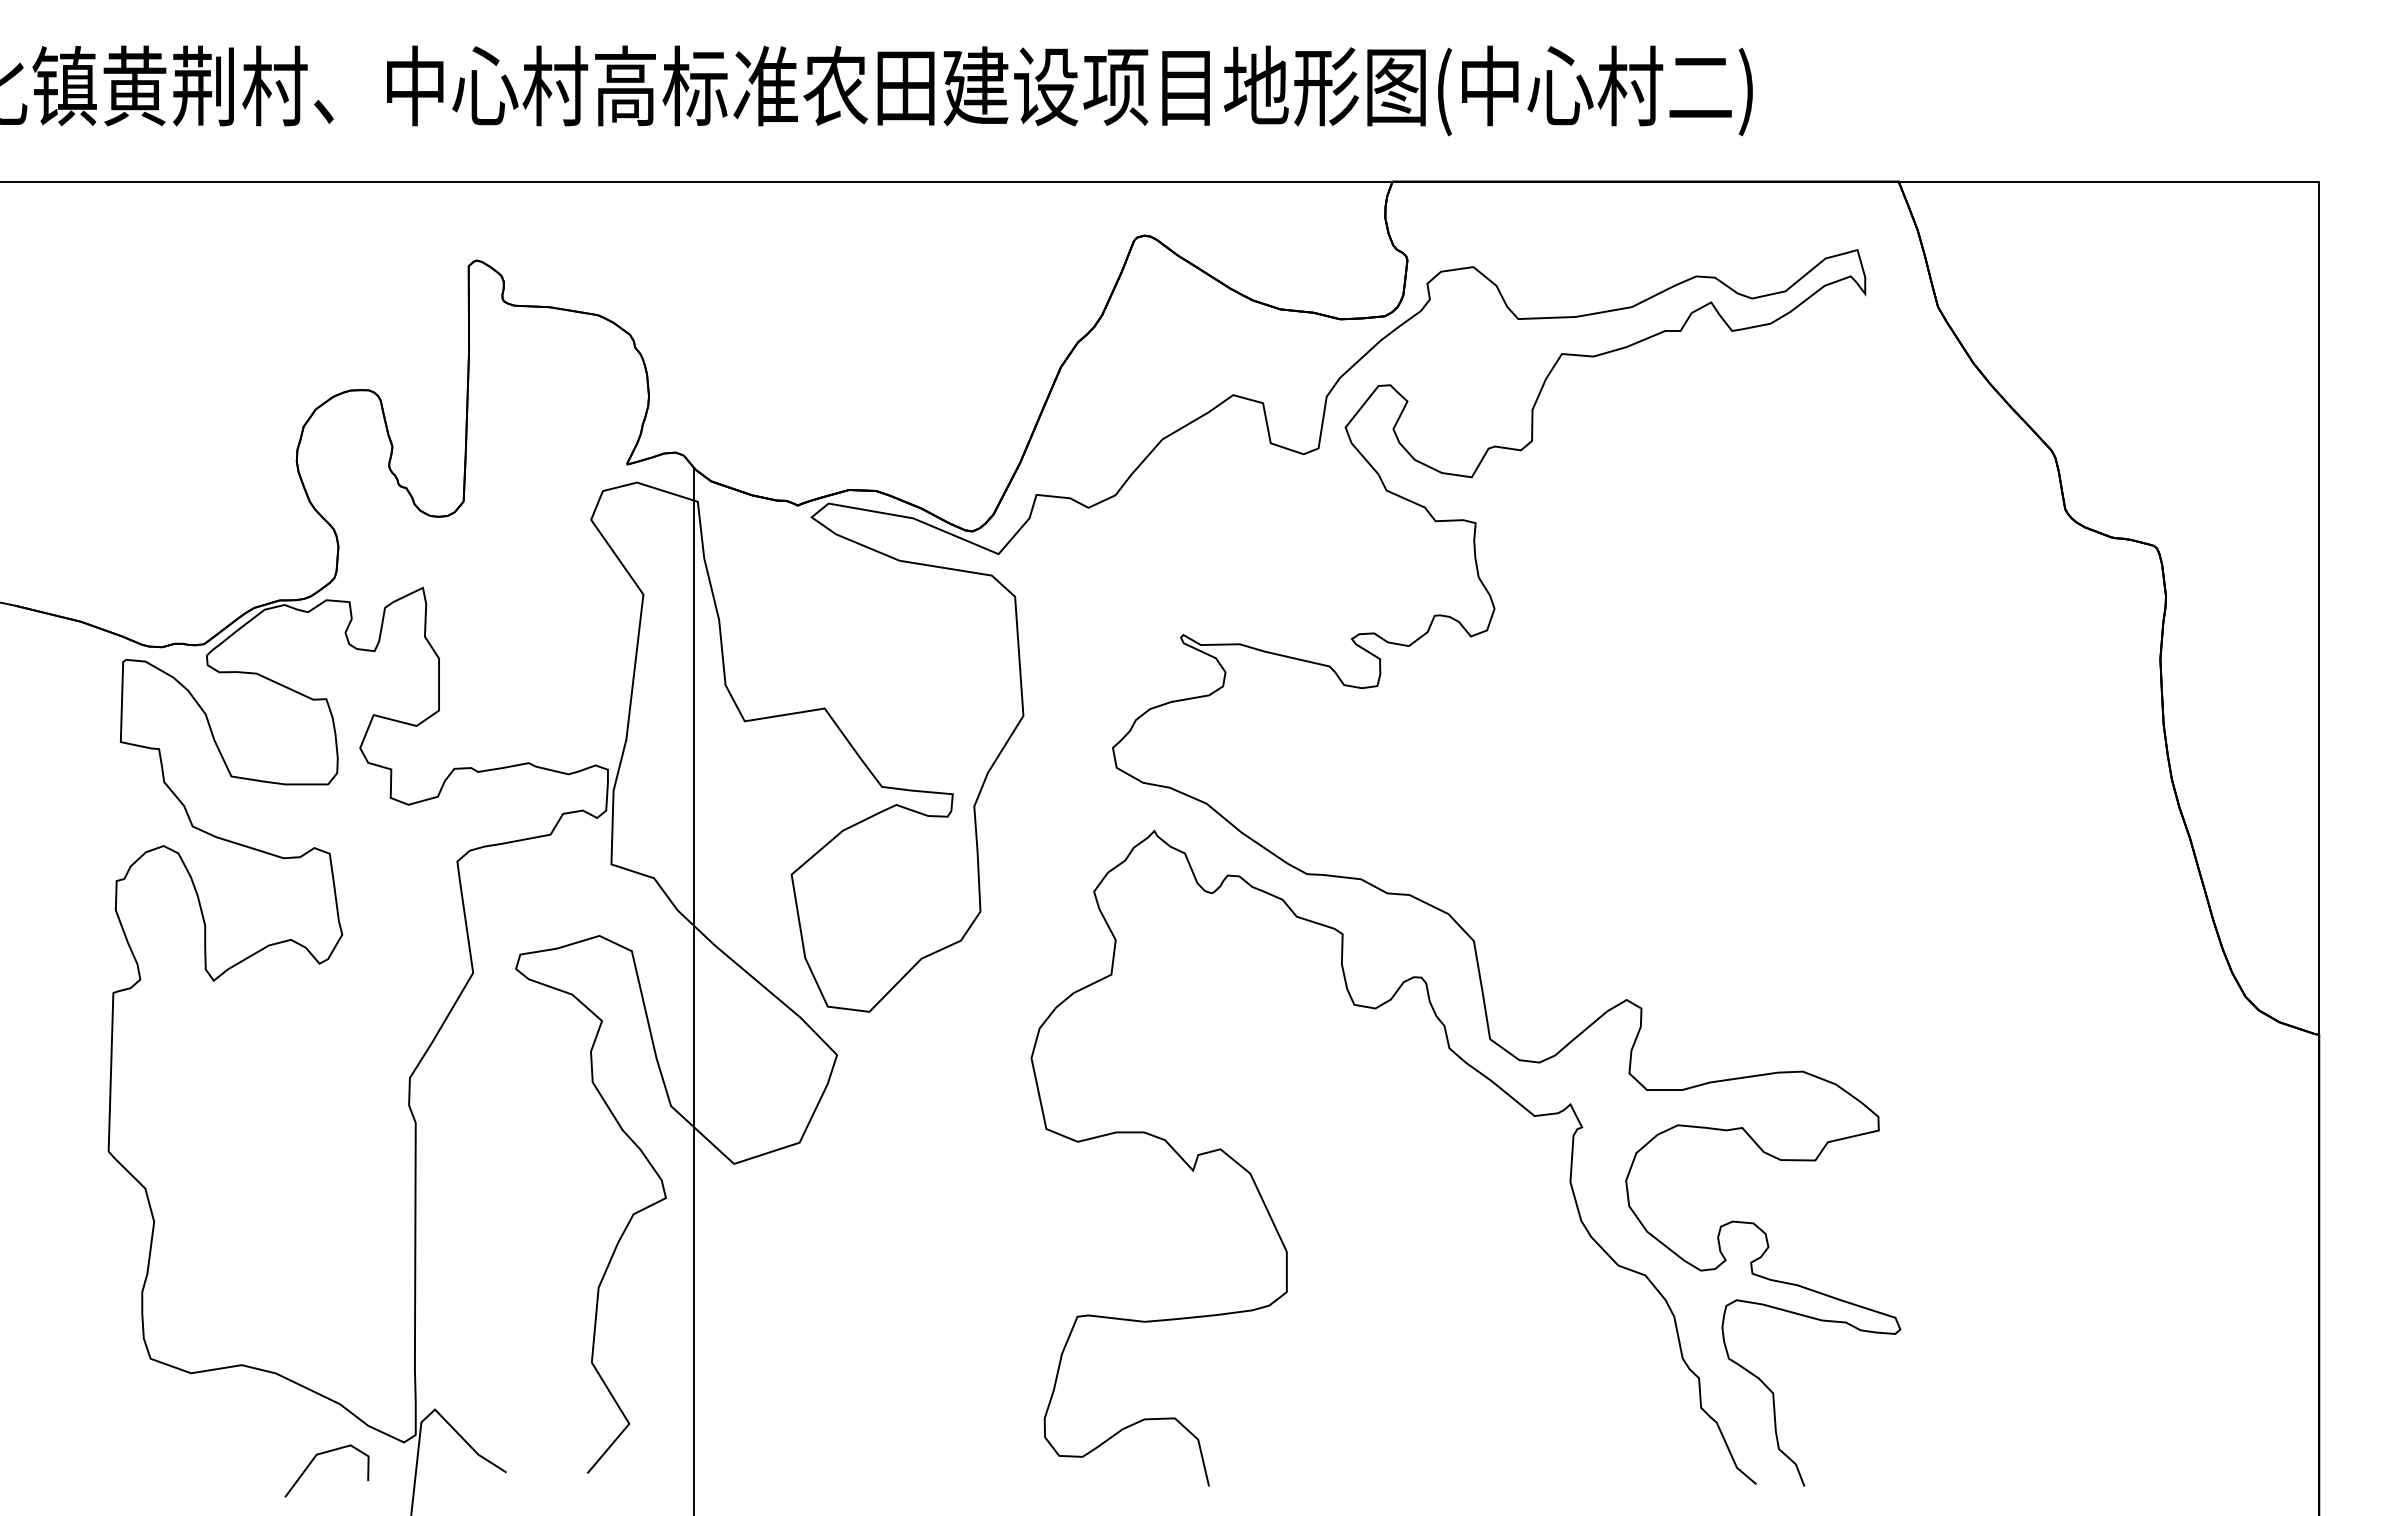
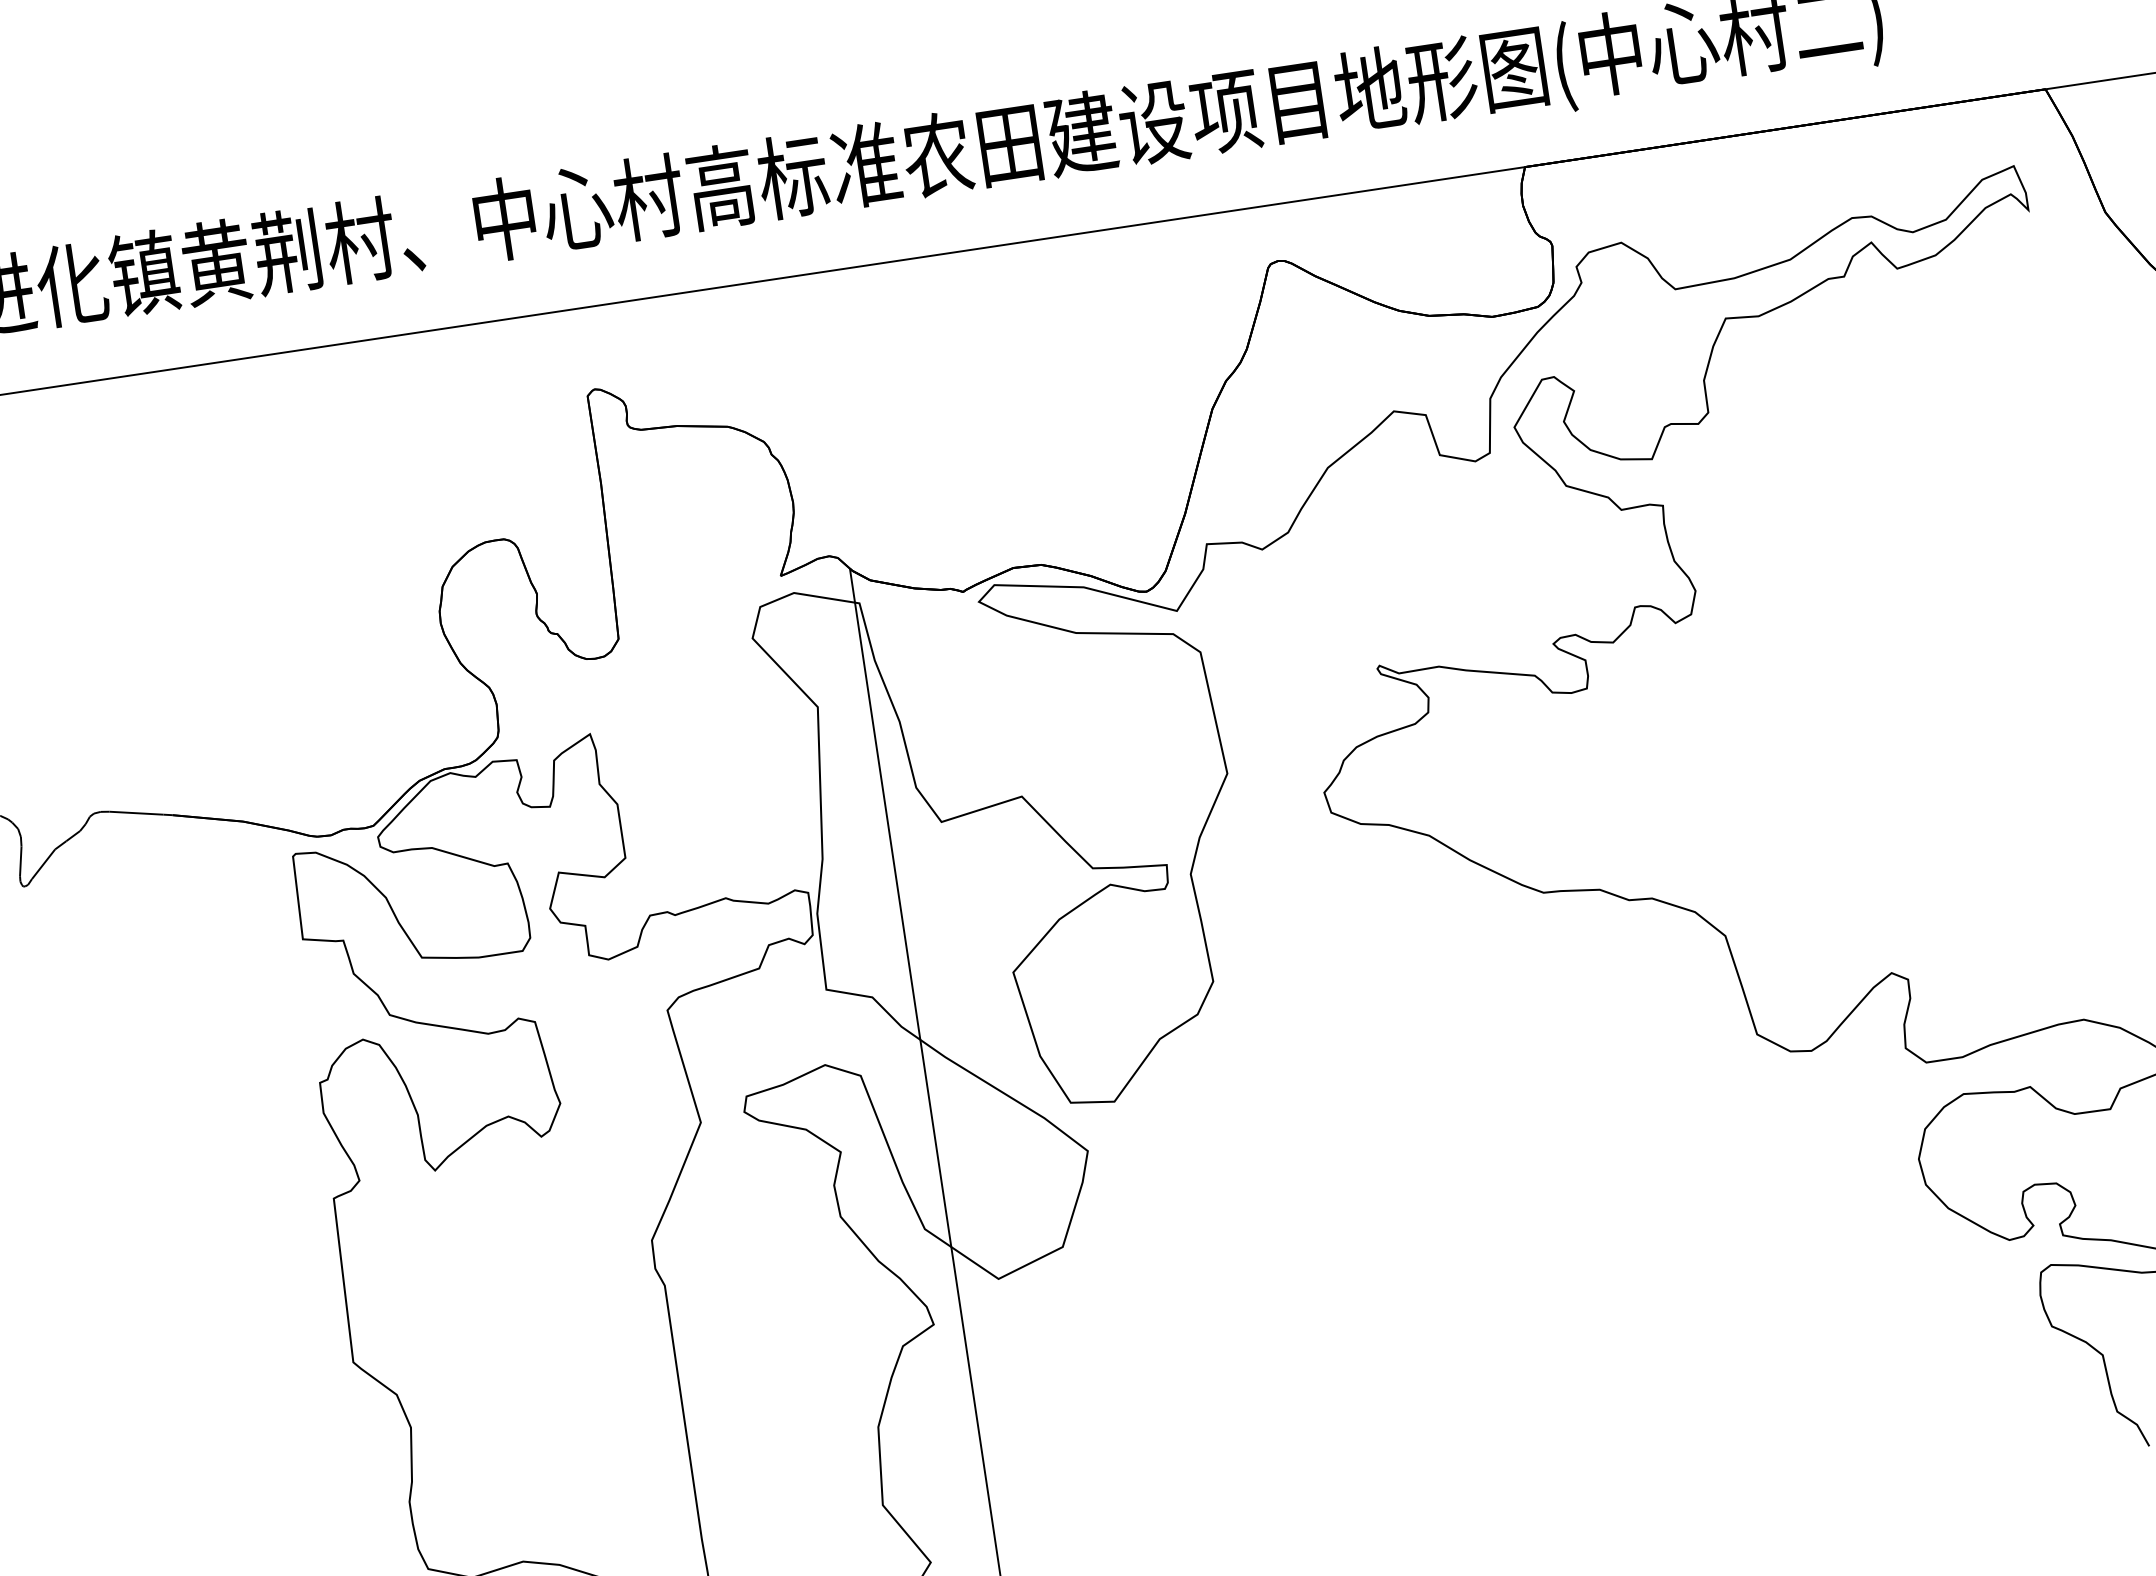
curve: (1466, 1064) -> (1736, 1064), removed

